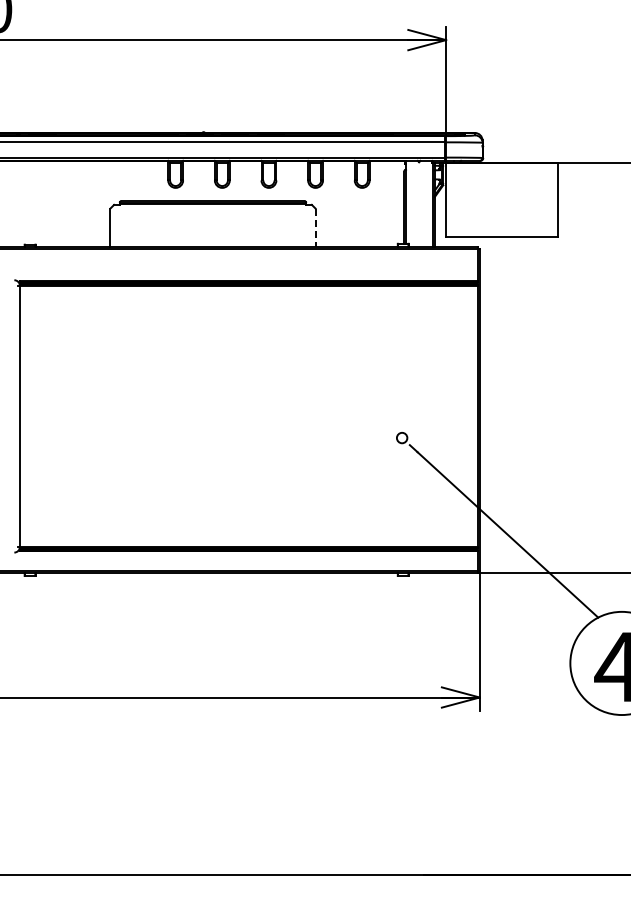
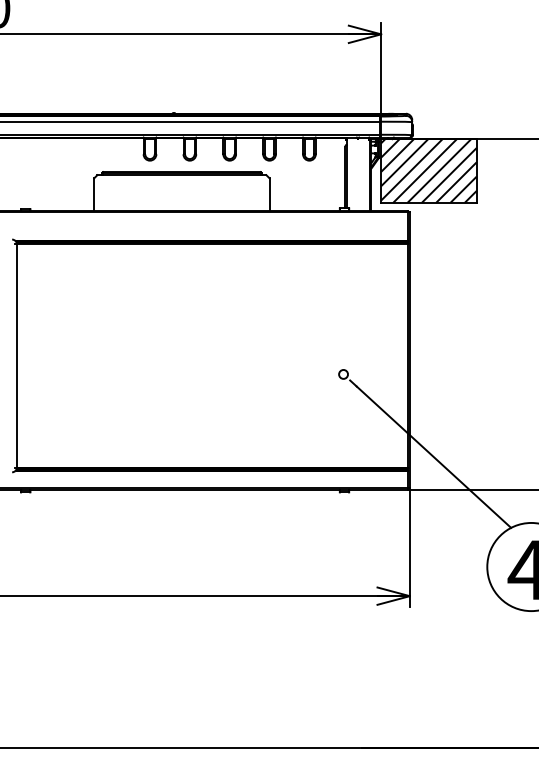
hatch: (502, 199) -> (429, 170), added
line: (315, 228) -> (269, 195), dashed -> solid

